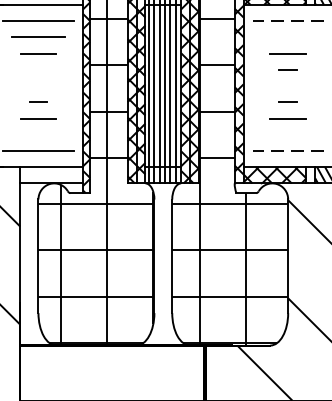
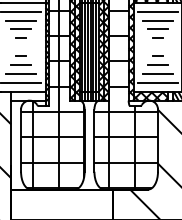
line: (289, 20) -> (158, 11), dashed -> solid
line: (287, 37) -> (157, 20), added
line: (37, 68) -> (20, 37), added
line: (37, 133) -> (20, 73), added
line: (287, 133) -> (157, 73), added
line: (289, 150) -> (158, 82), dashed -> solid

